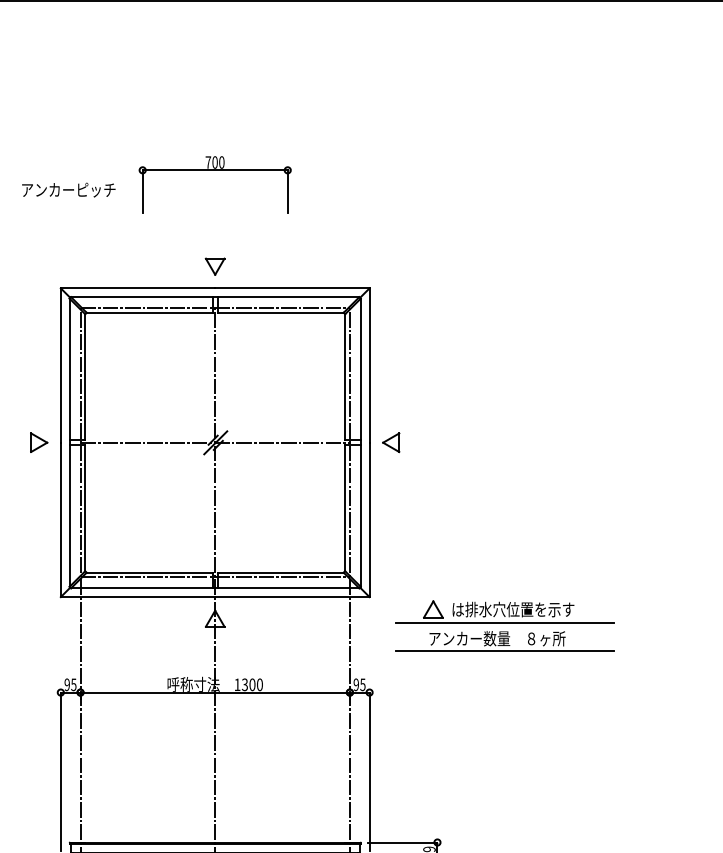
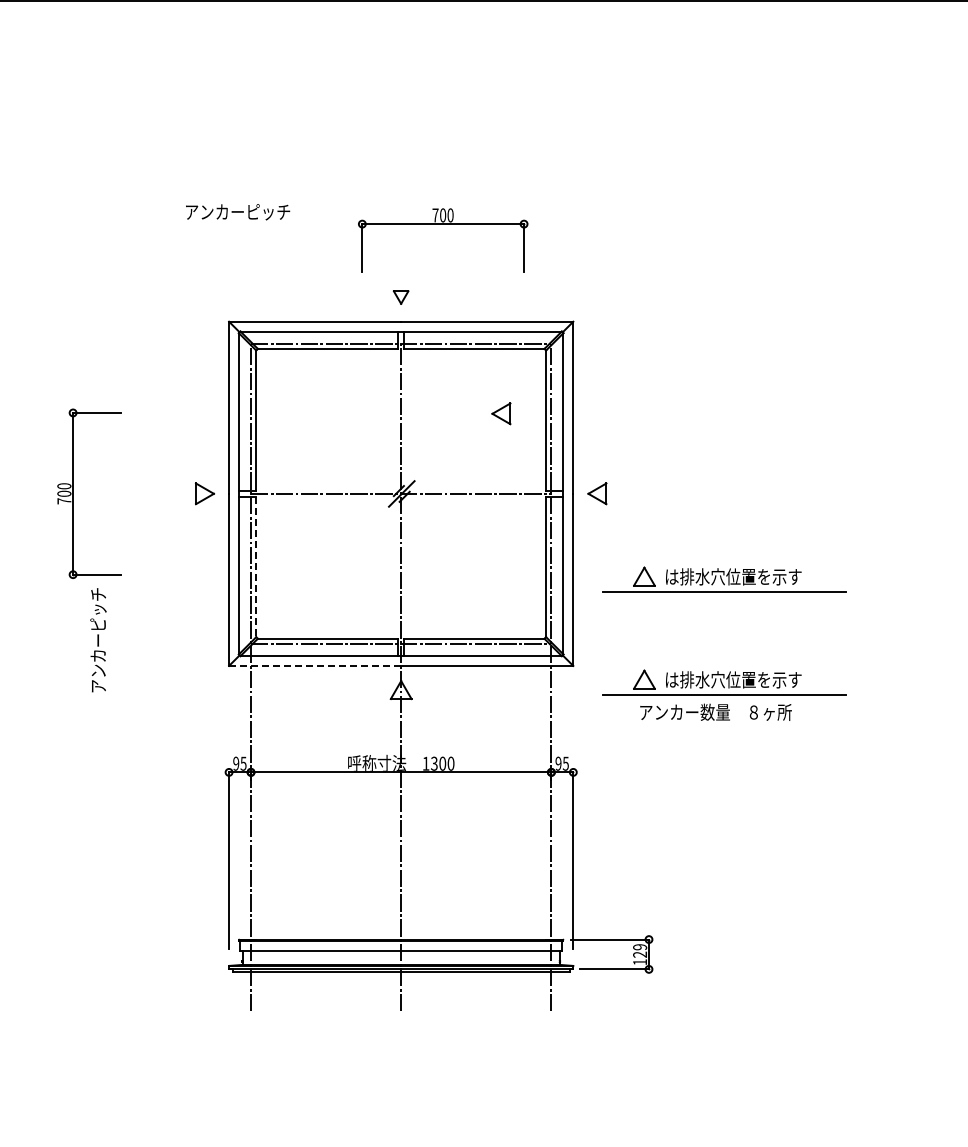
part: (215, 170) -> (443, 224), moved
part: (214, 266) -> (400, 297), size x0.7
part: (305, 370) -> (501, 413), added
line: (85, 508) -> (256, 567), solid -> dashed
part: (505, 519) -> (724, 579), added
line: (138, 596) -> (315, 665), solid -> dashed
line: (505, 651) -> (724, 726), removed

